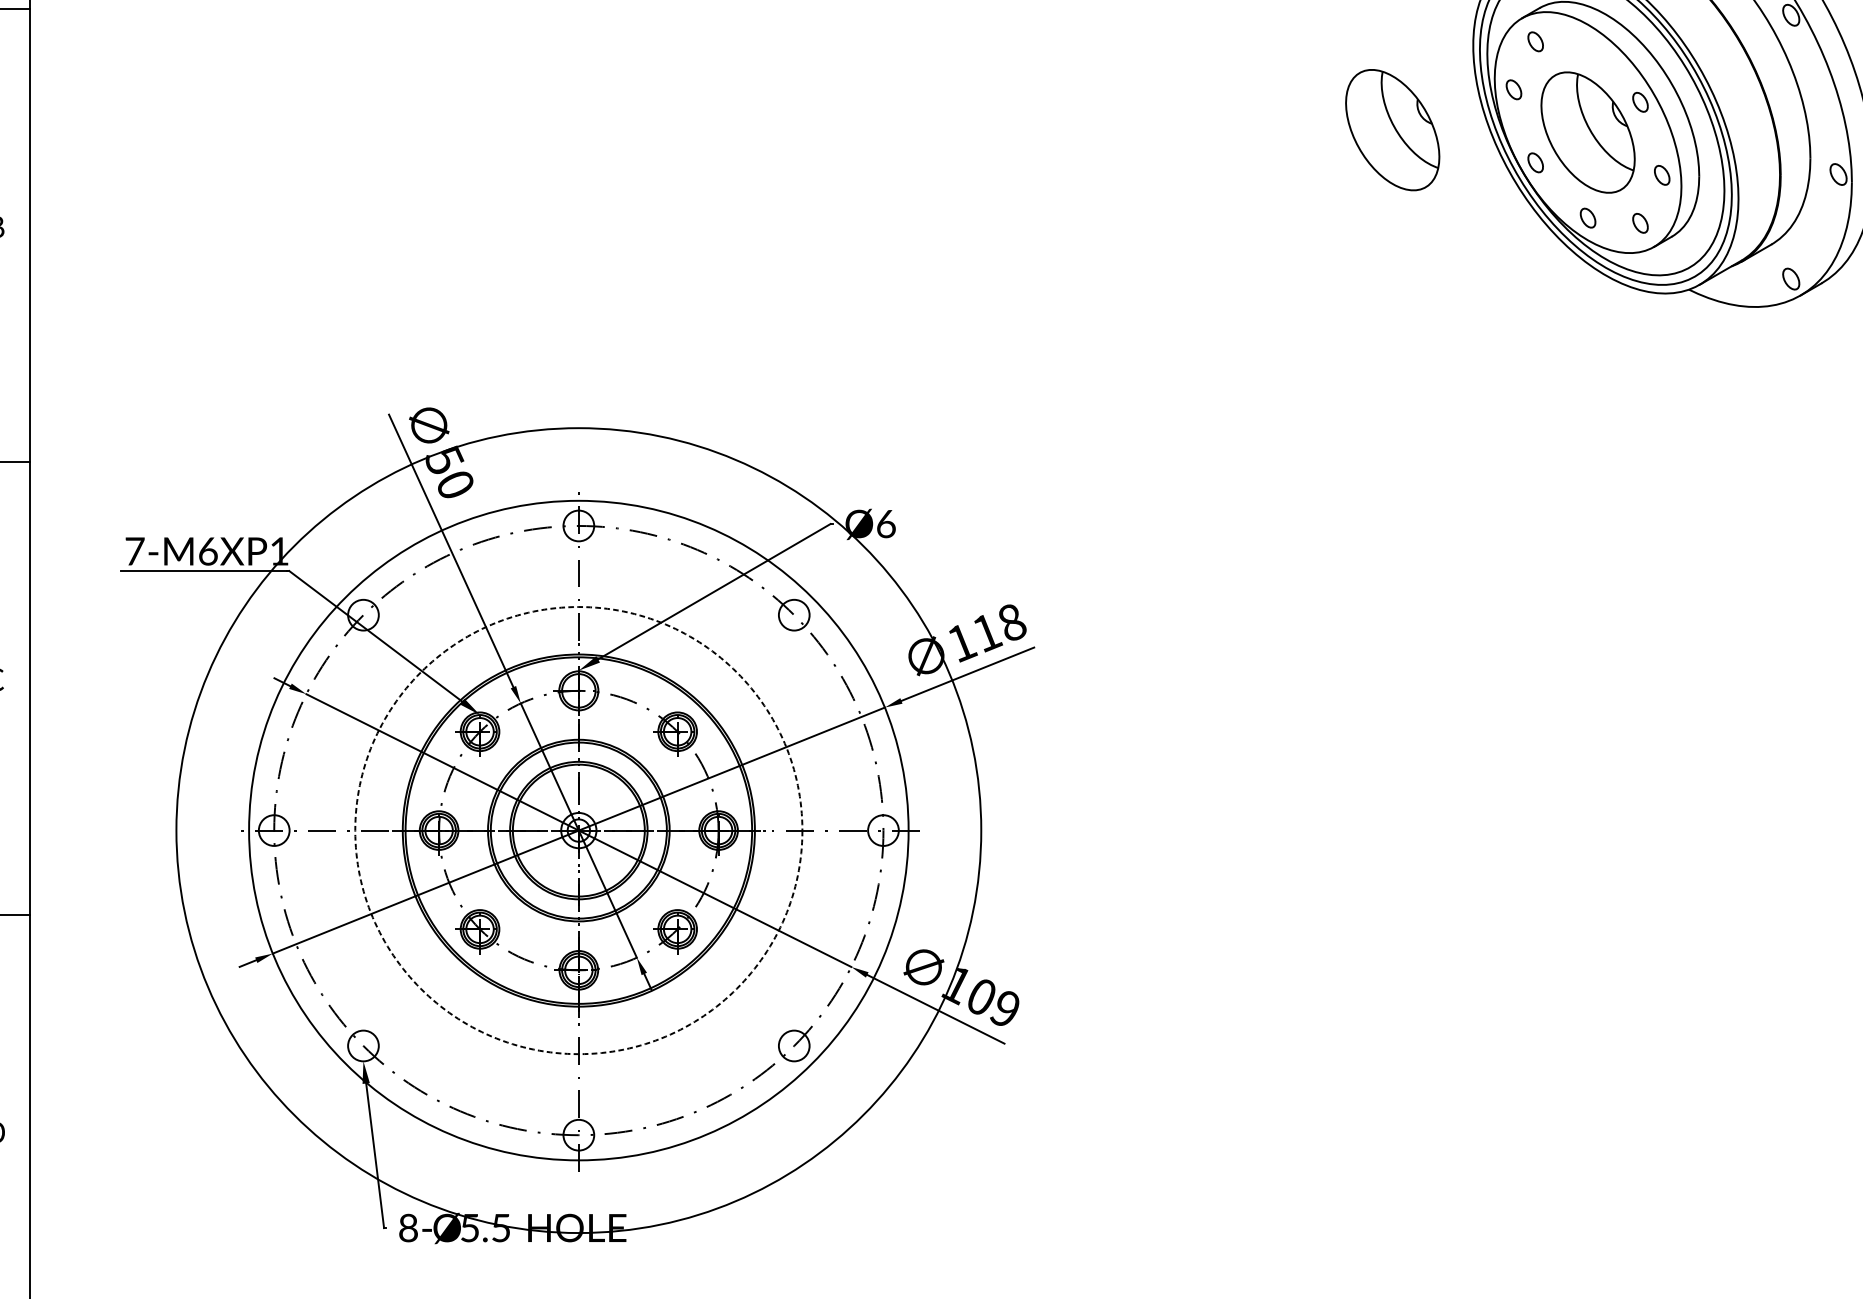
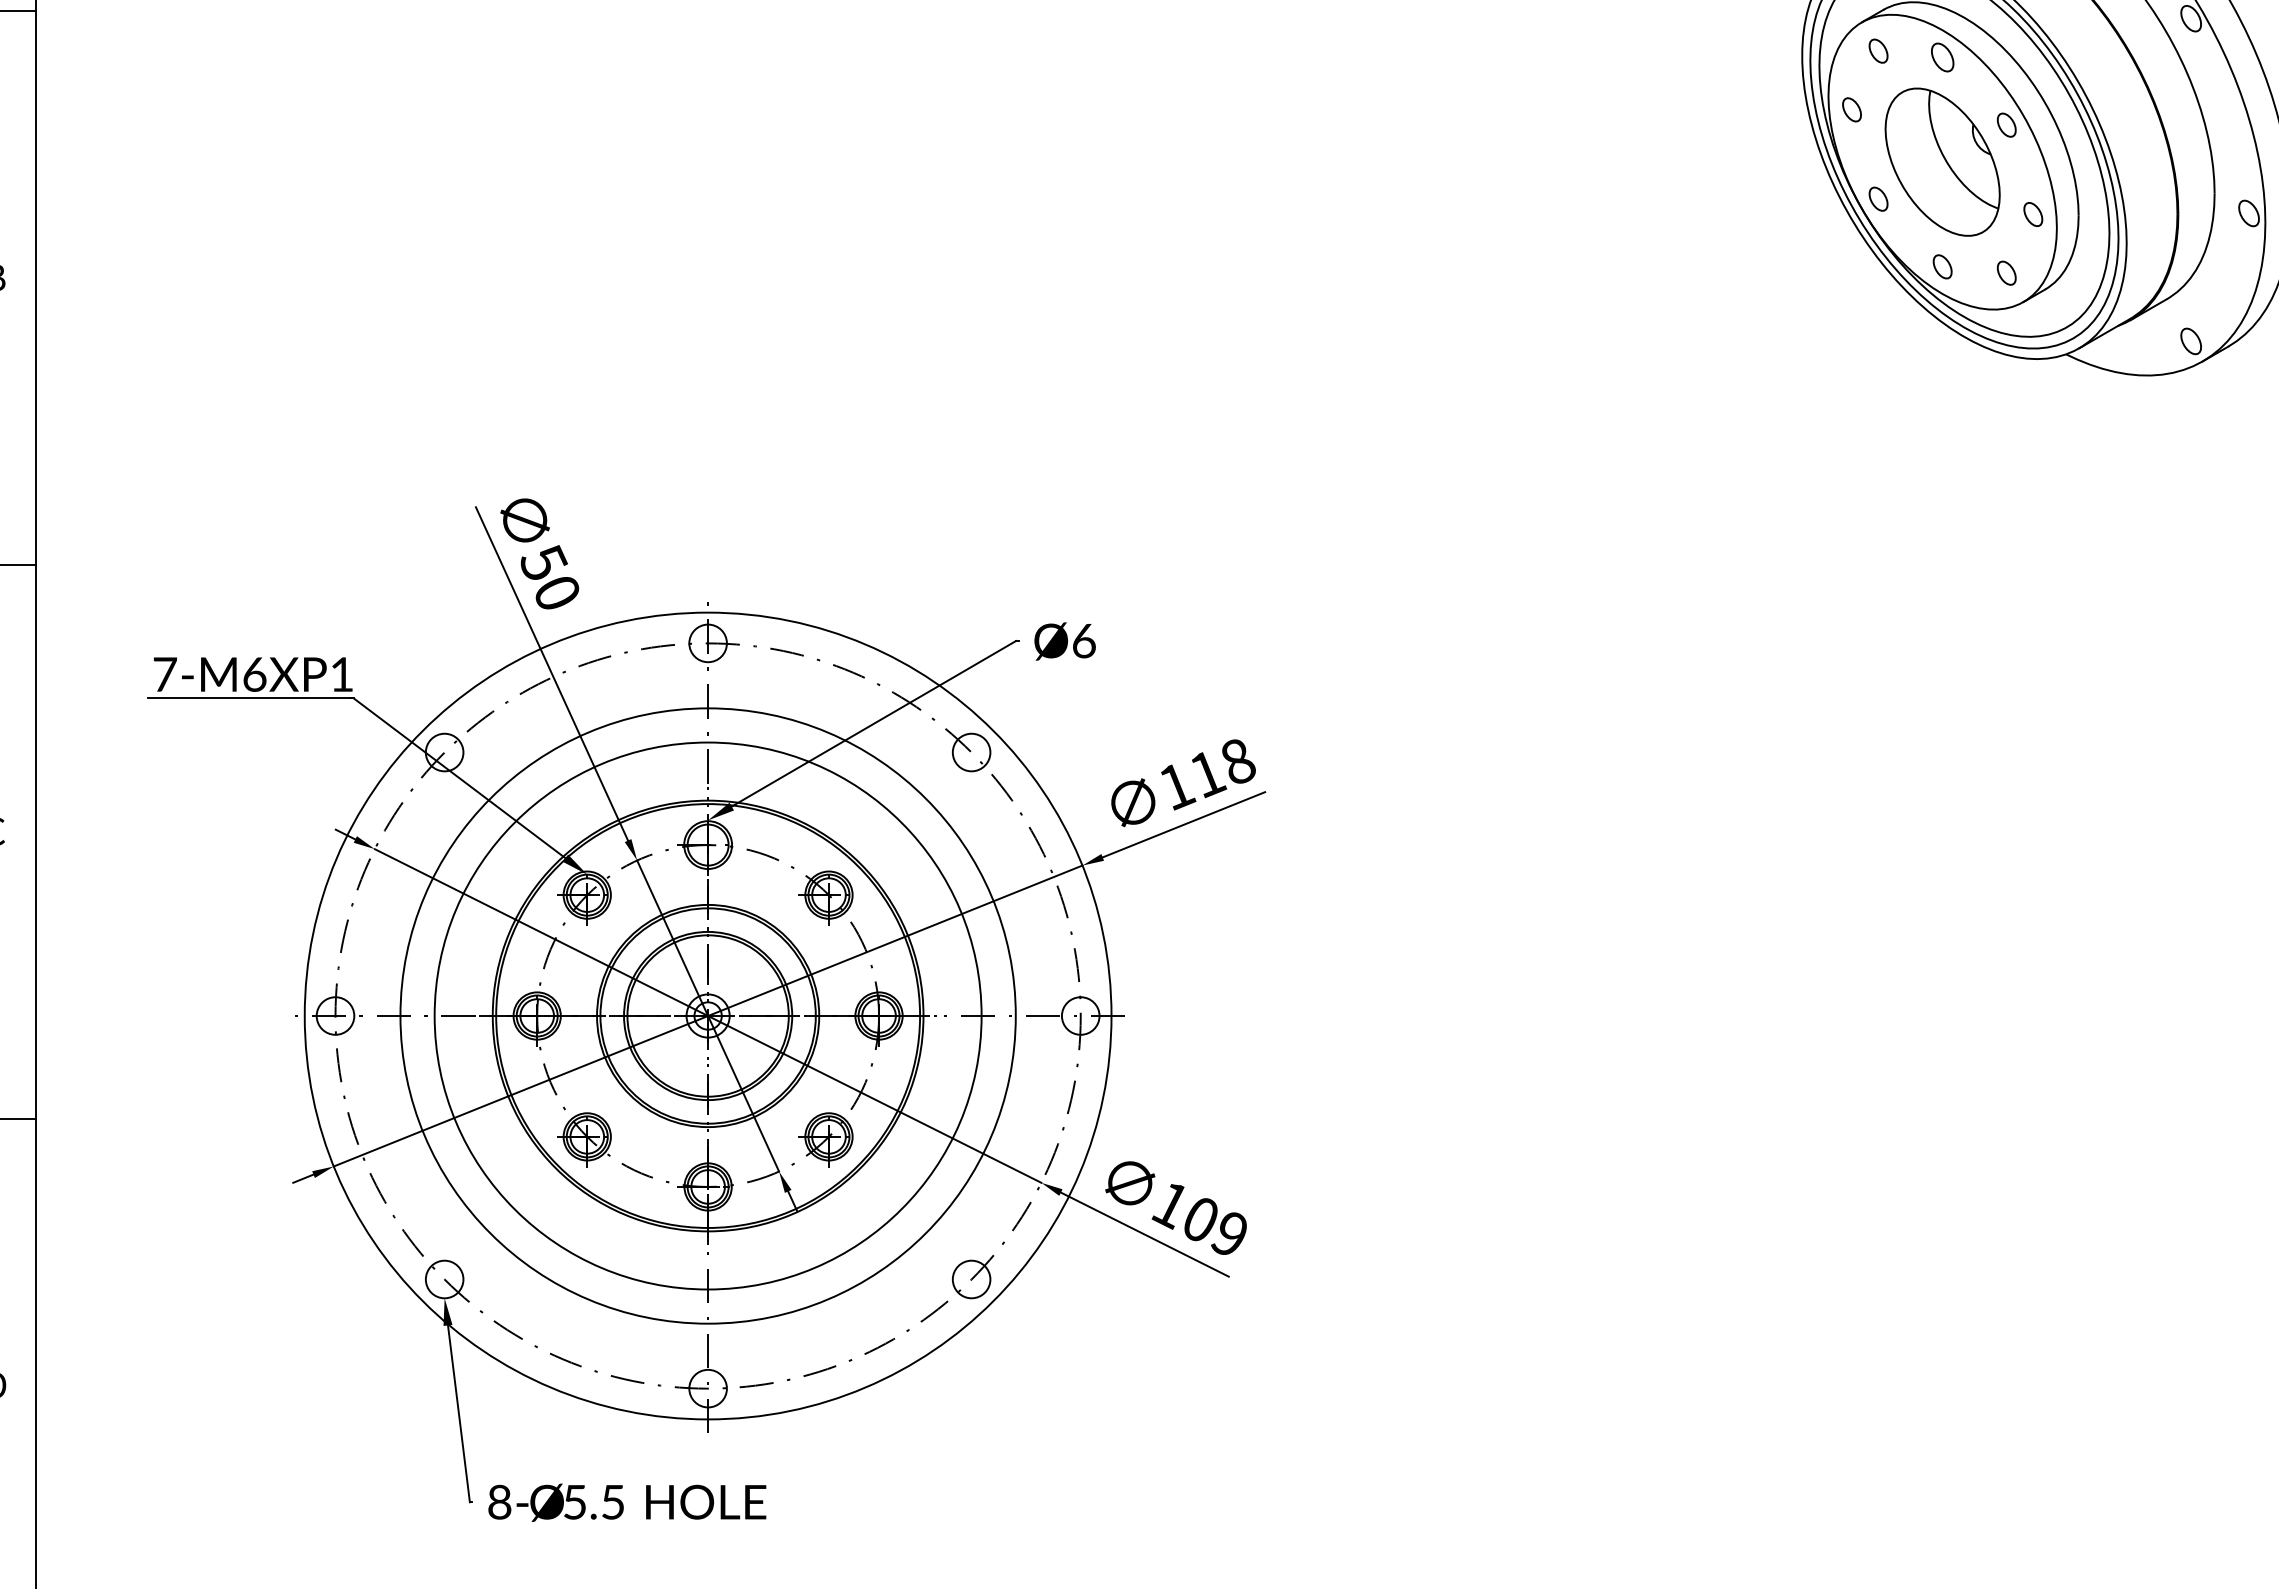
part: (1587, 47) -> (1942, 57), added
part: (1392, 129) -> (1703, 158), removed
circle: (578, 830) -> (707, 1015), dashed -> solid
circle: (578, 830) -> (707, 1015), size x0.62

